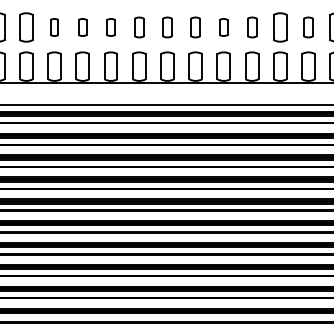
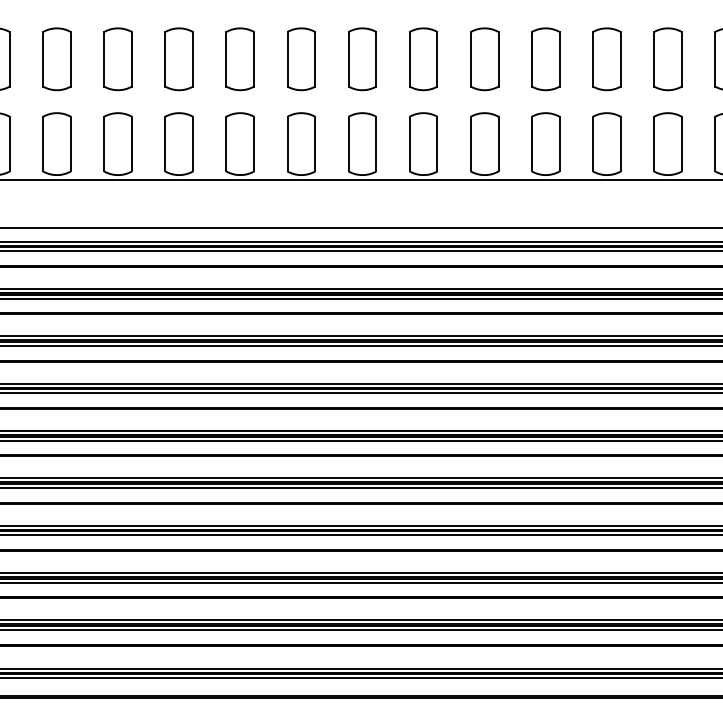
part: (54, 27) -> (117, 59), size x1.67
part: (82, 27) -> (178, 59), size x1.67
part: (110, 27) -> (239, 59), size x1.67
part: (139, 27) -> (301, 59), size x1.43
part: (167, 27) -> (362, 59), size x1.43
part: (195, 27) -> (423, 59), size x1.43
part: (223, 27) -> (483, 59), size x1.67
part: (252, 27) -> (546, 59), size x1.43
part: (308, 27) -> (667, 59), size x1.43

